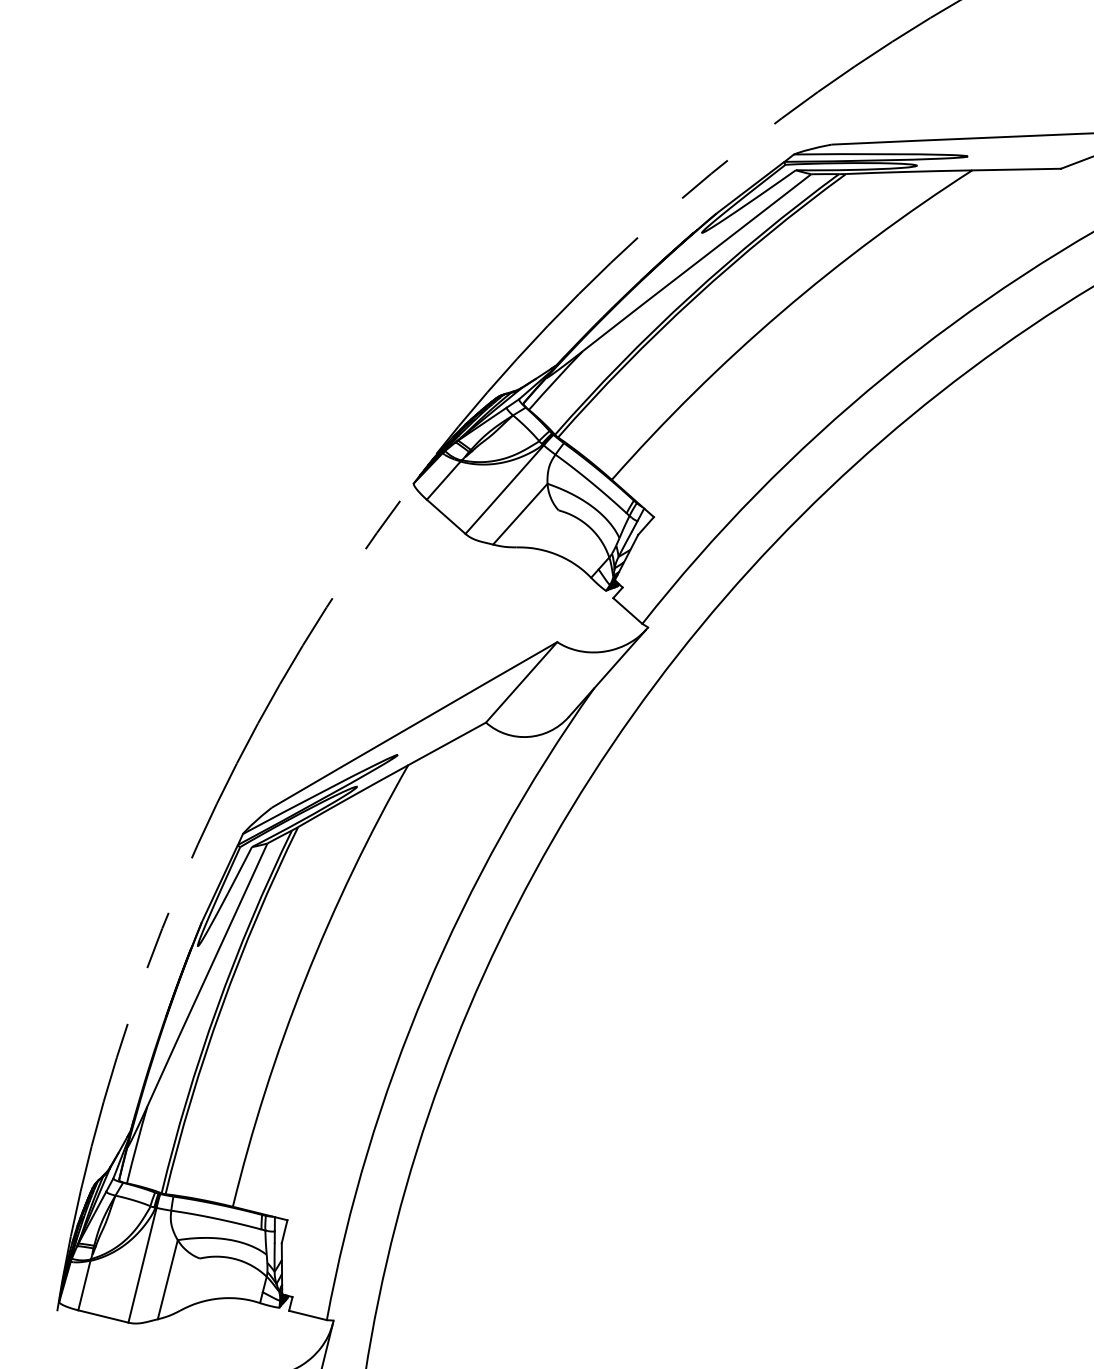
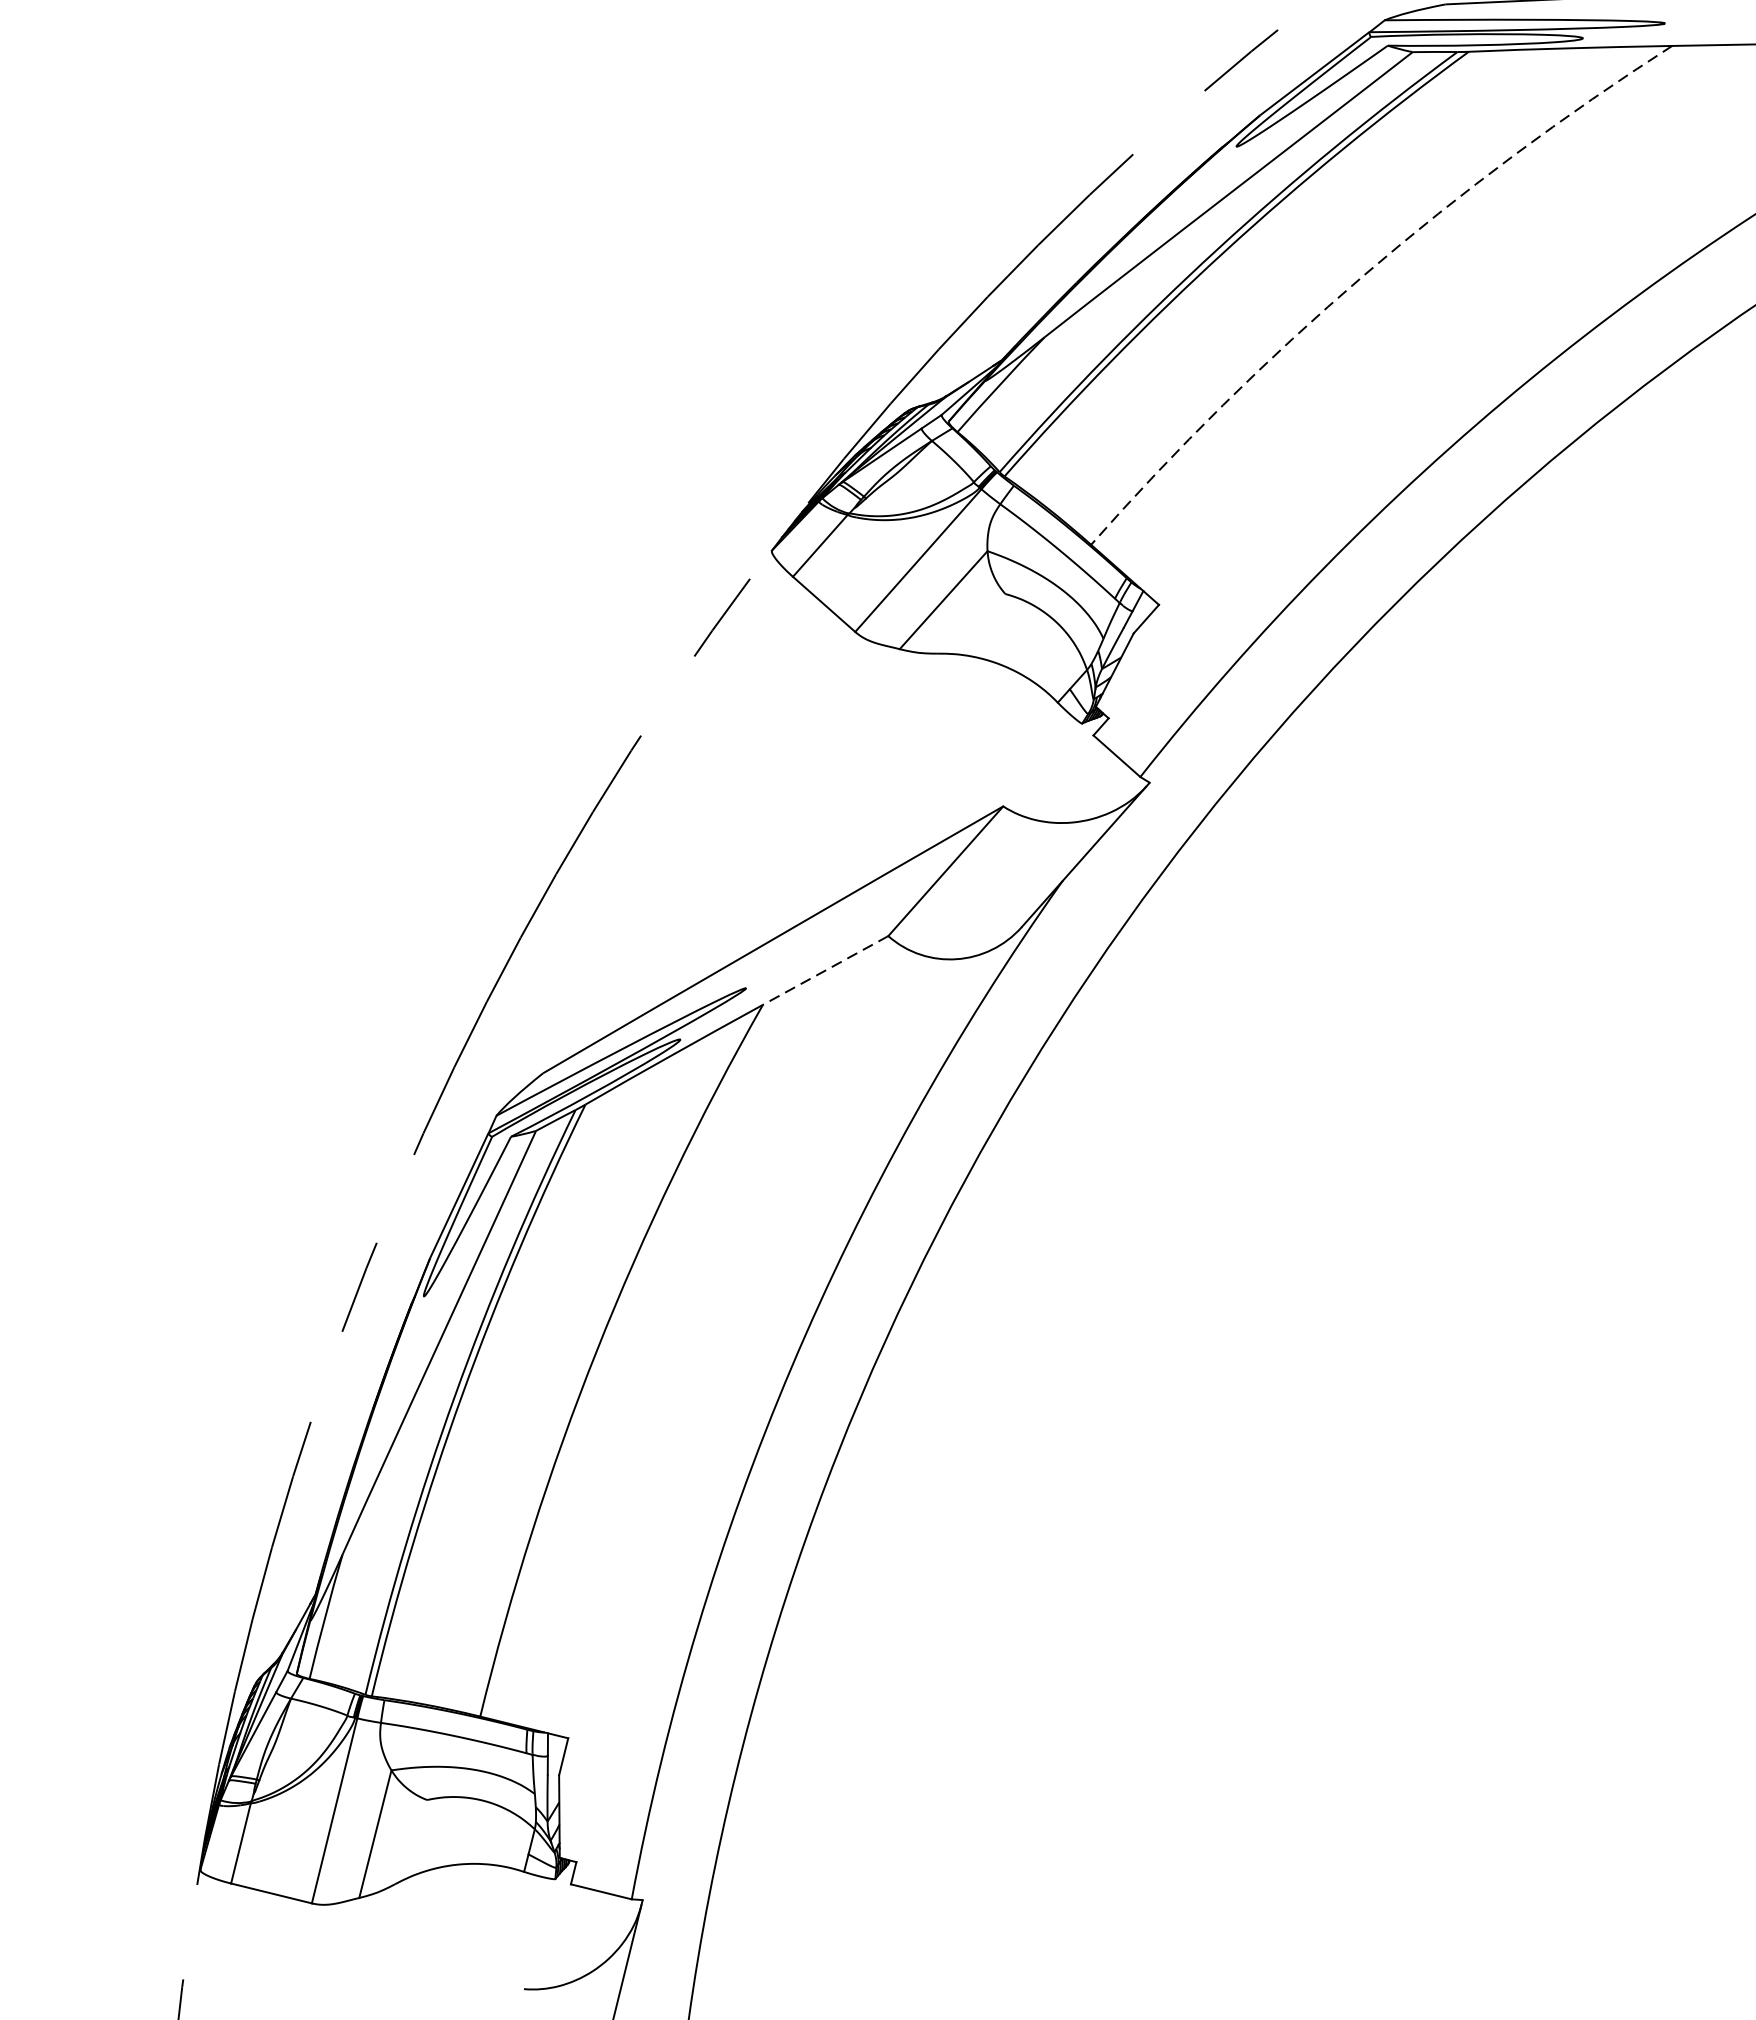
arc: (781, 312) -> (1364, 275), solid -> dashed
line: (446, 744) -> (824, 971), solid -> dashed

